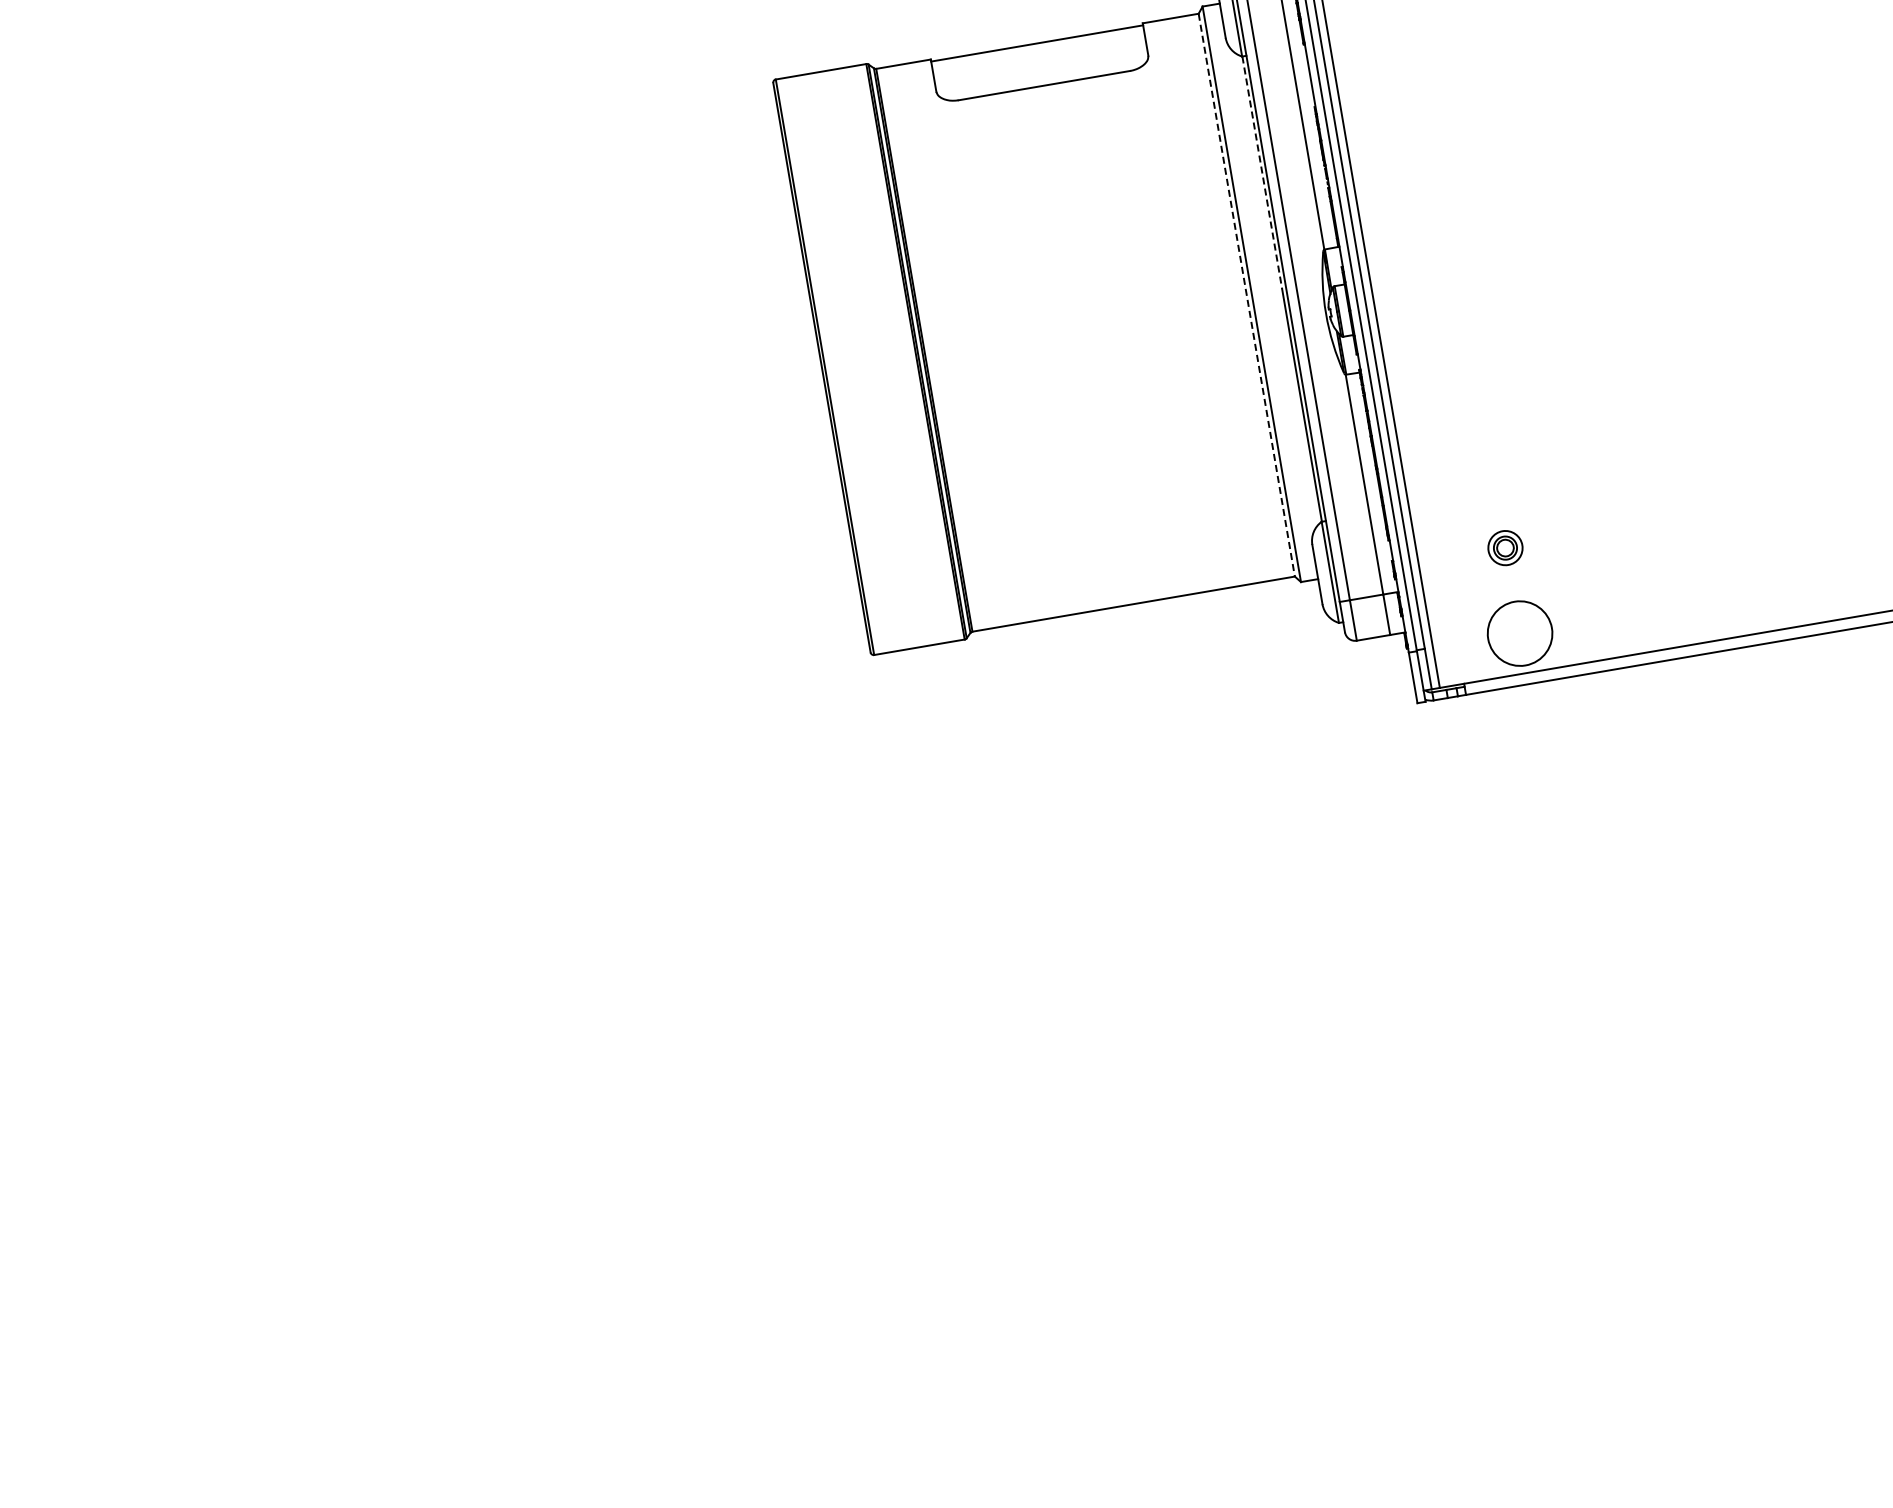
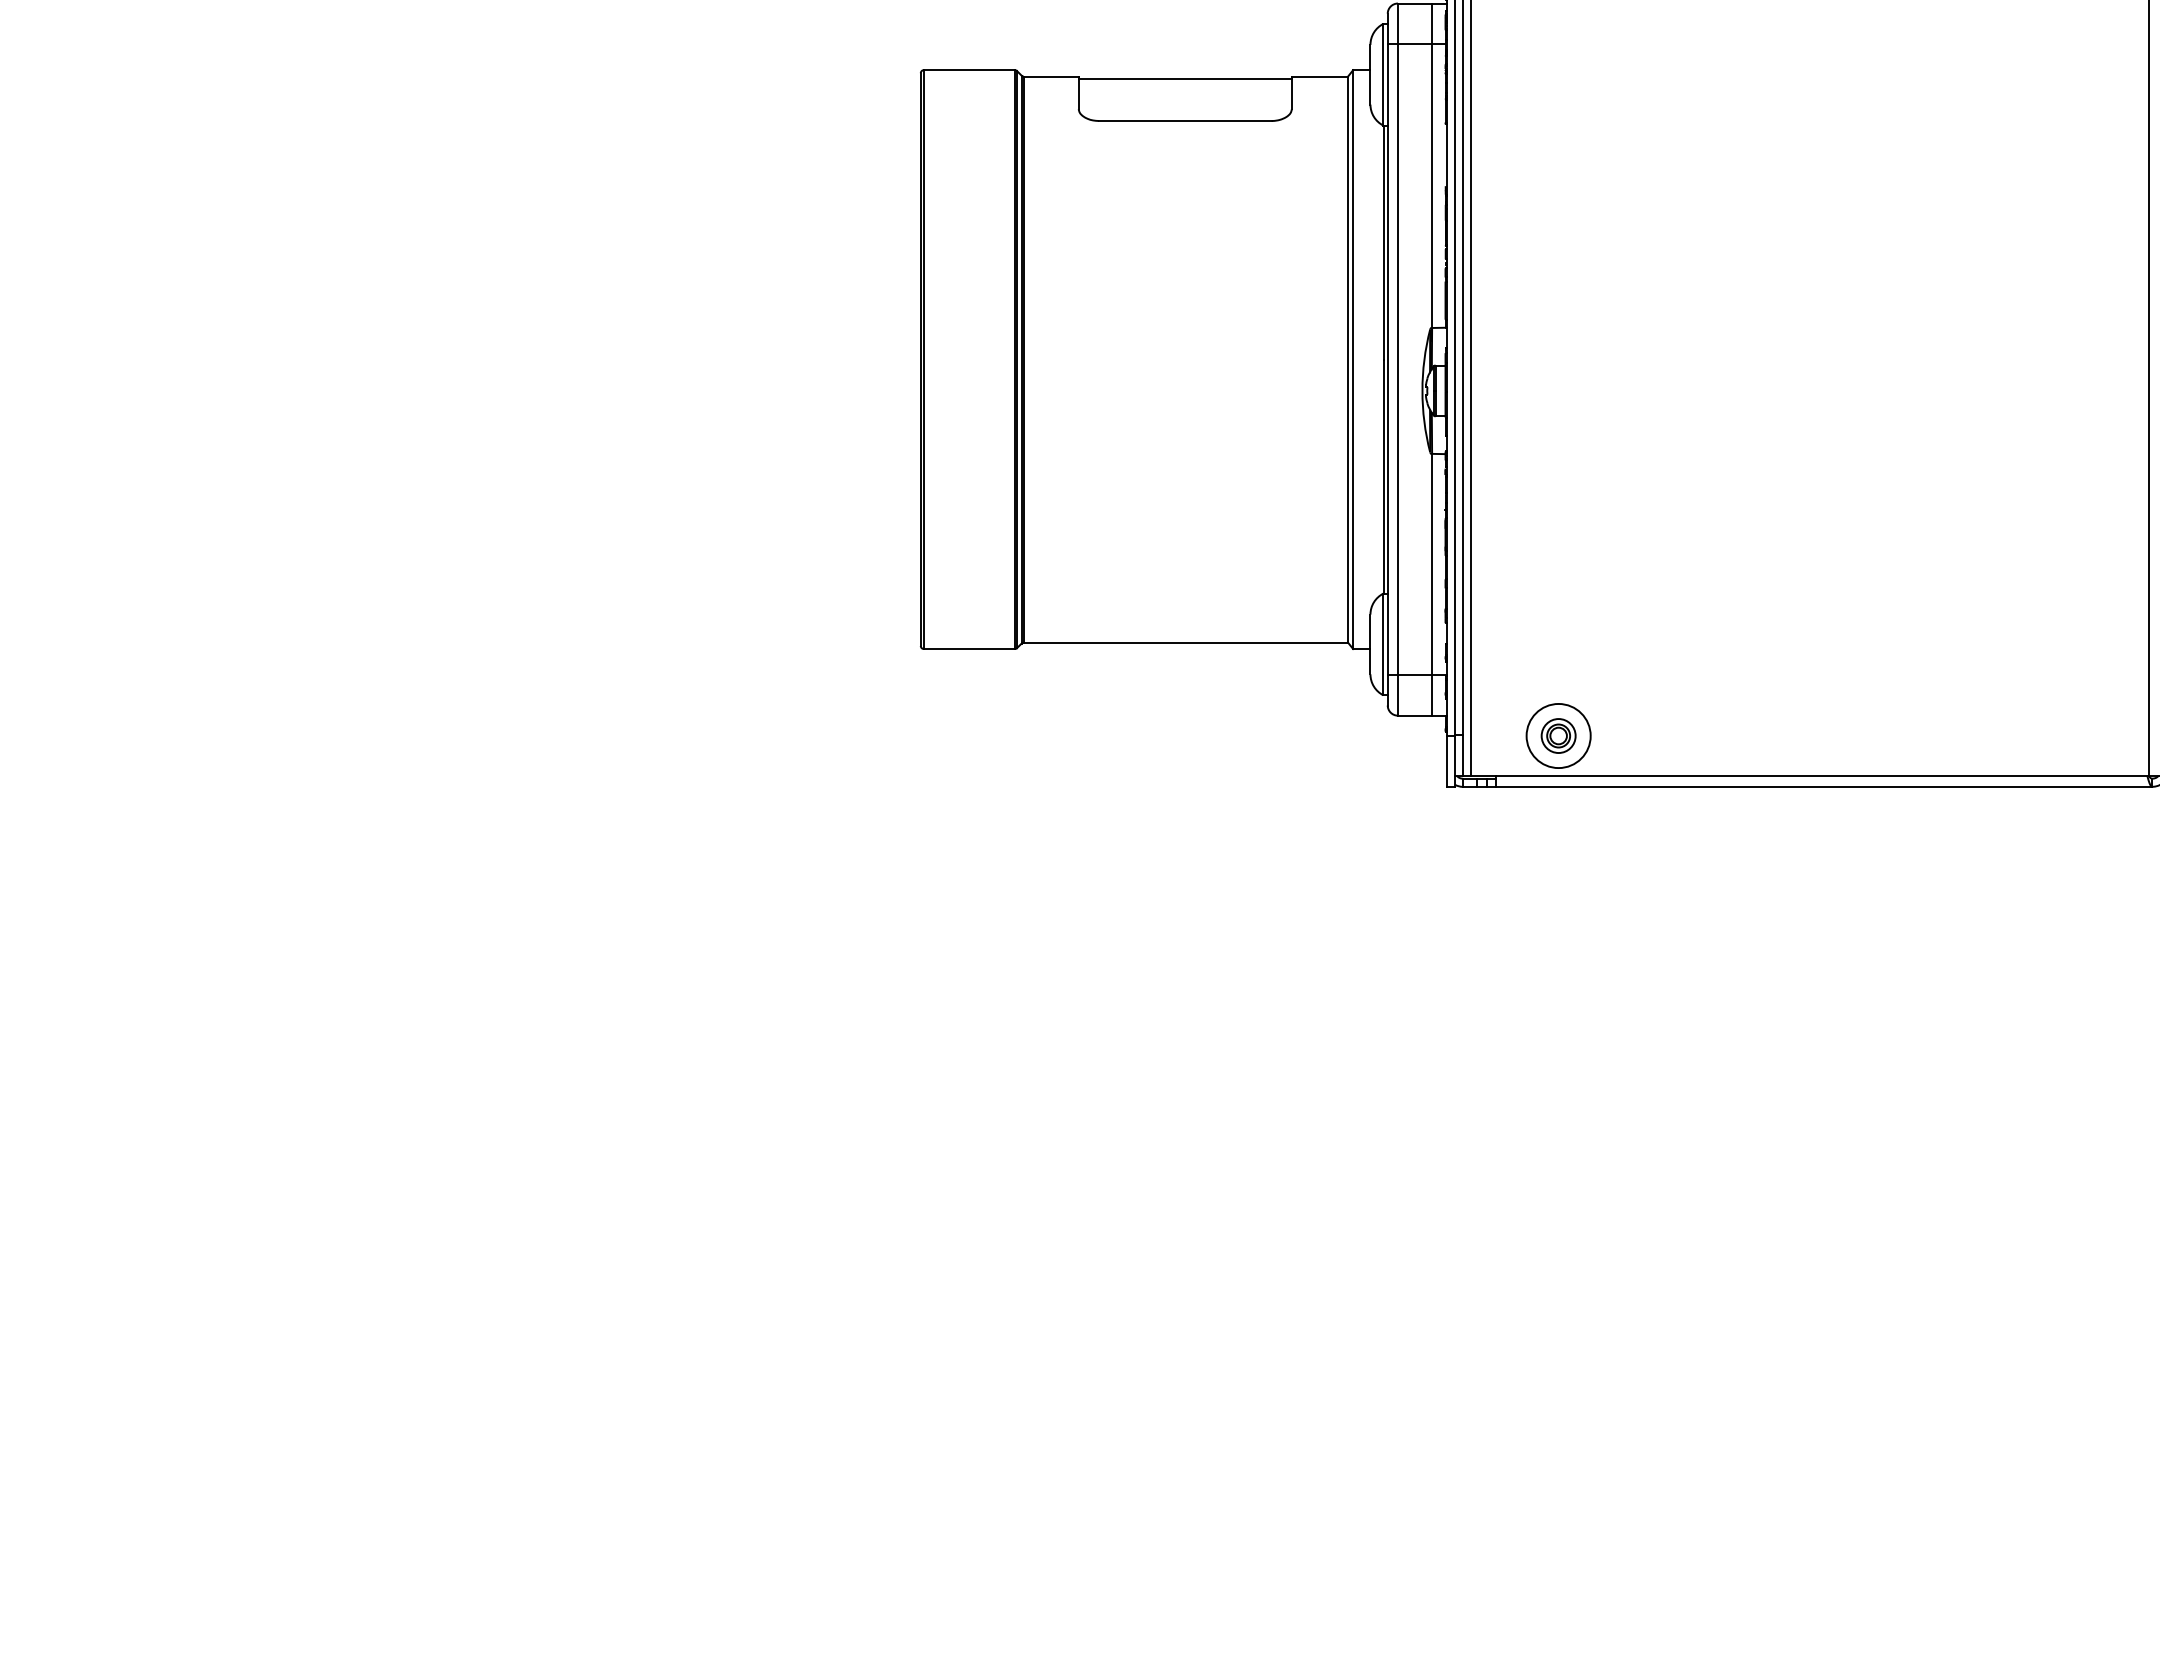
line: (1262, 172) -> (1383, 242), dashed -> solid
line: (1247, 295) -> (1348, 360), dashed -> solid
part: (1505, 547) -> (1558, 735), moved

